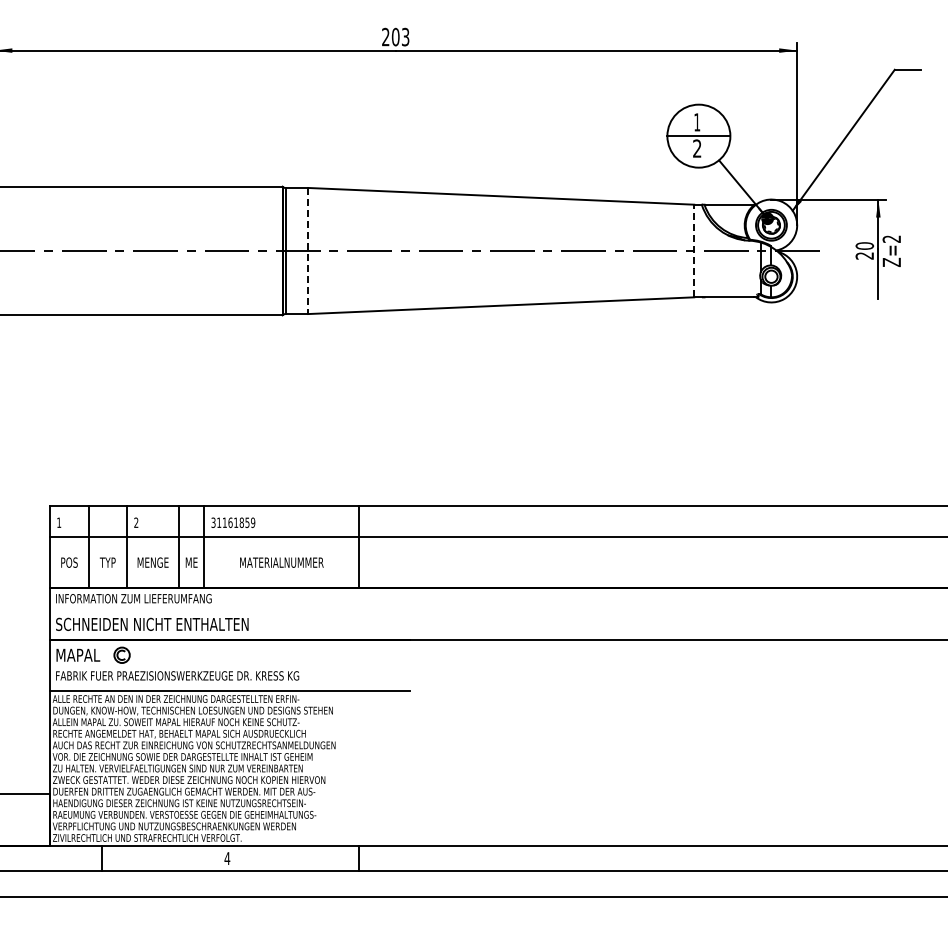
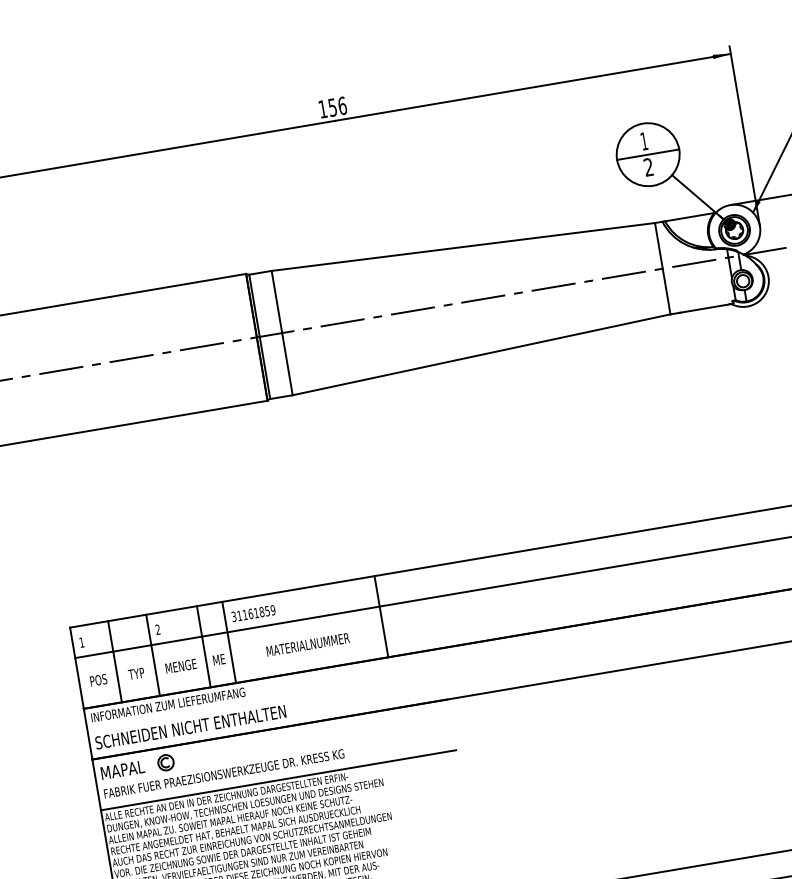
text: (395, 36) -> (332, 107), 203 -> 156
line: (694, 250) -> (662, 268), dashed -> solid
line: (308, 251) -> (282, 333), dashed -> solid

